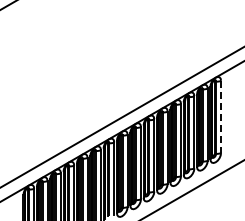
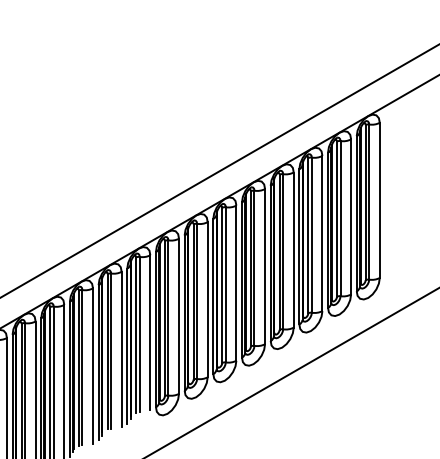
line: (221, 117) -> (380, 201), dashed -> solid

